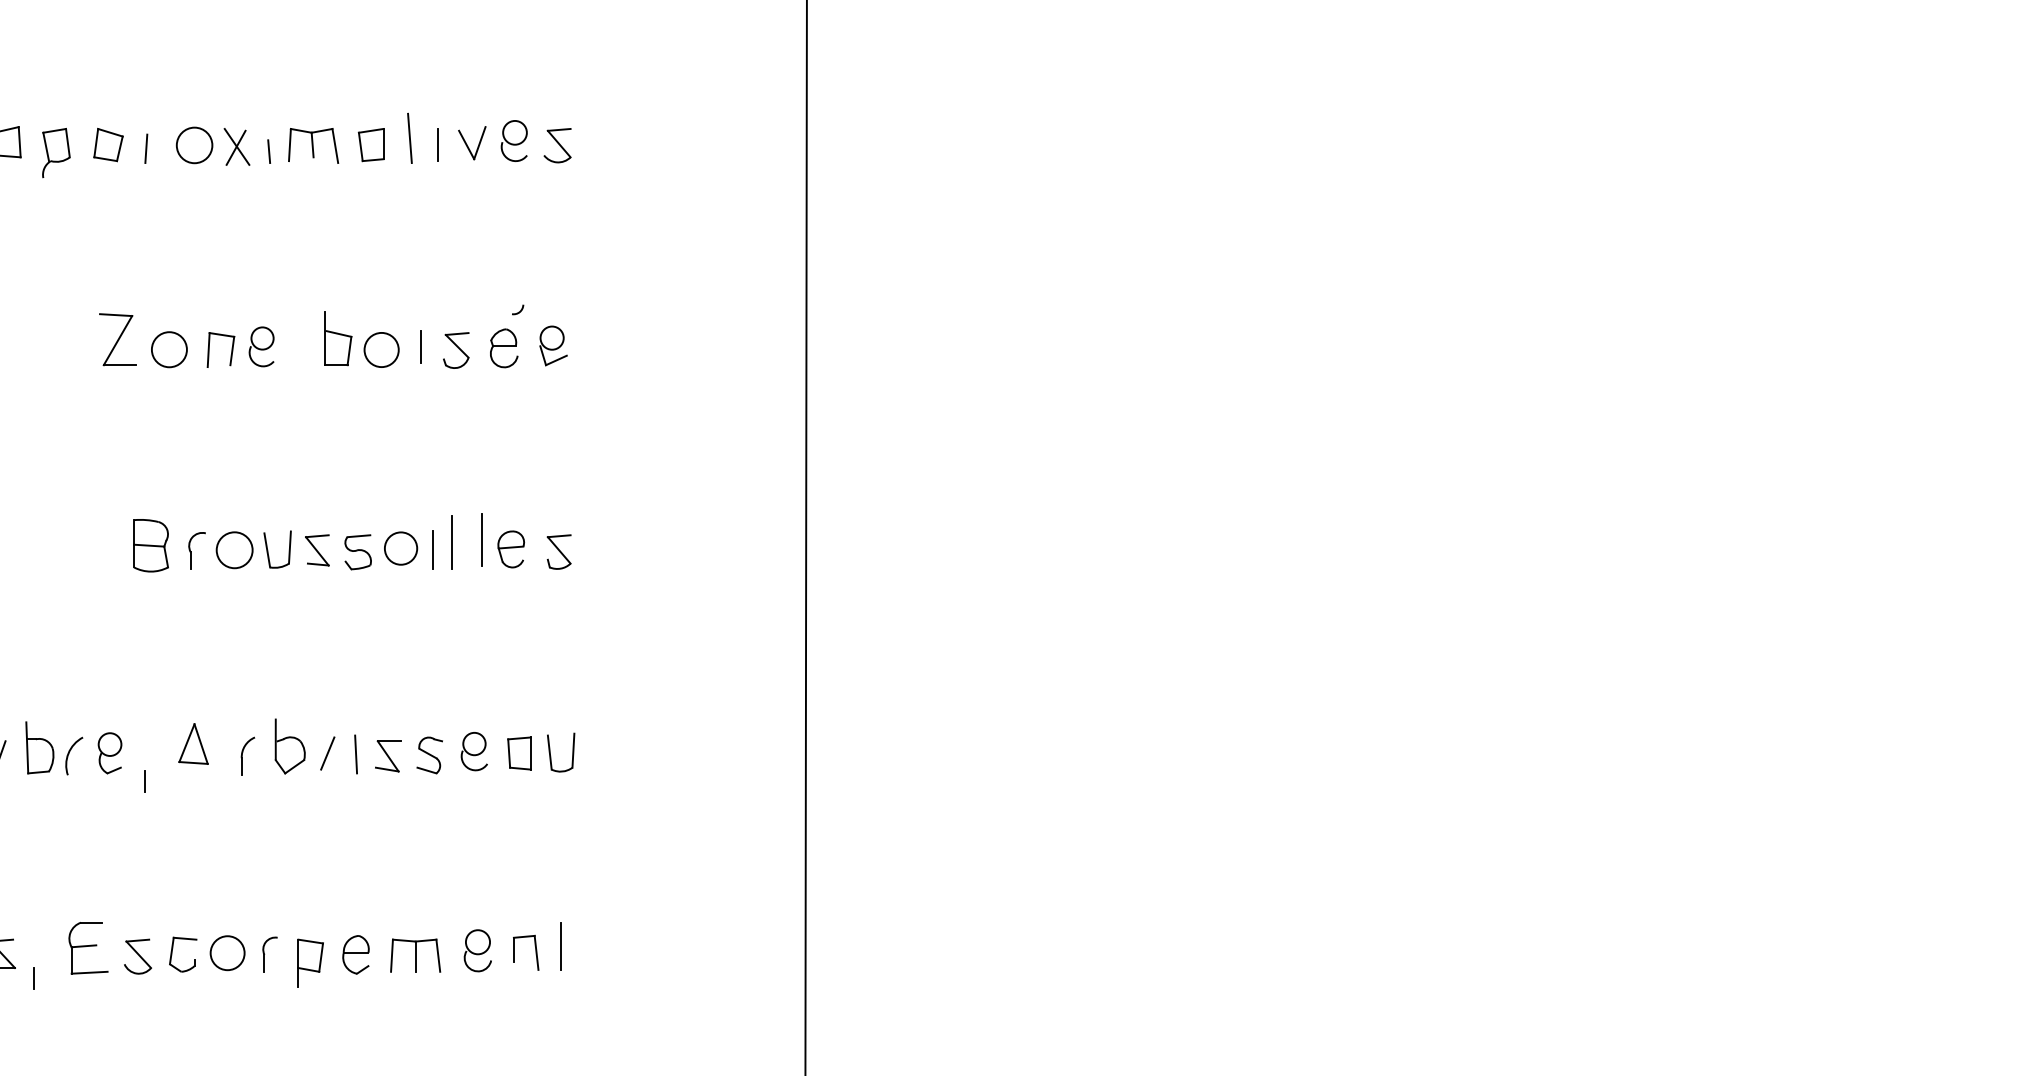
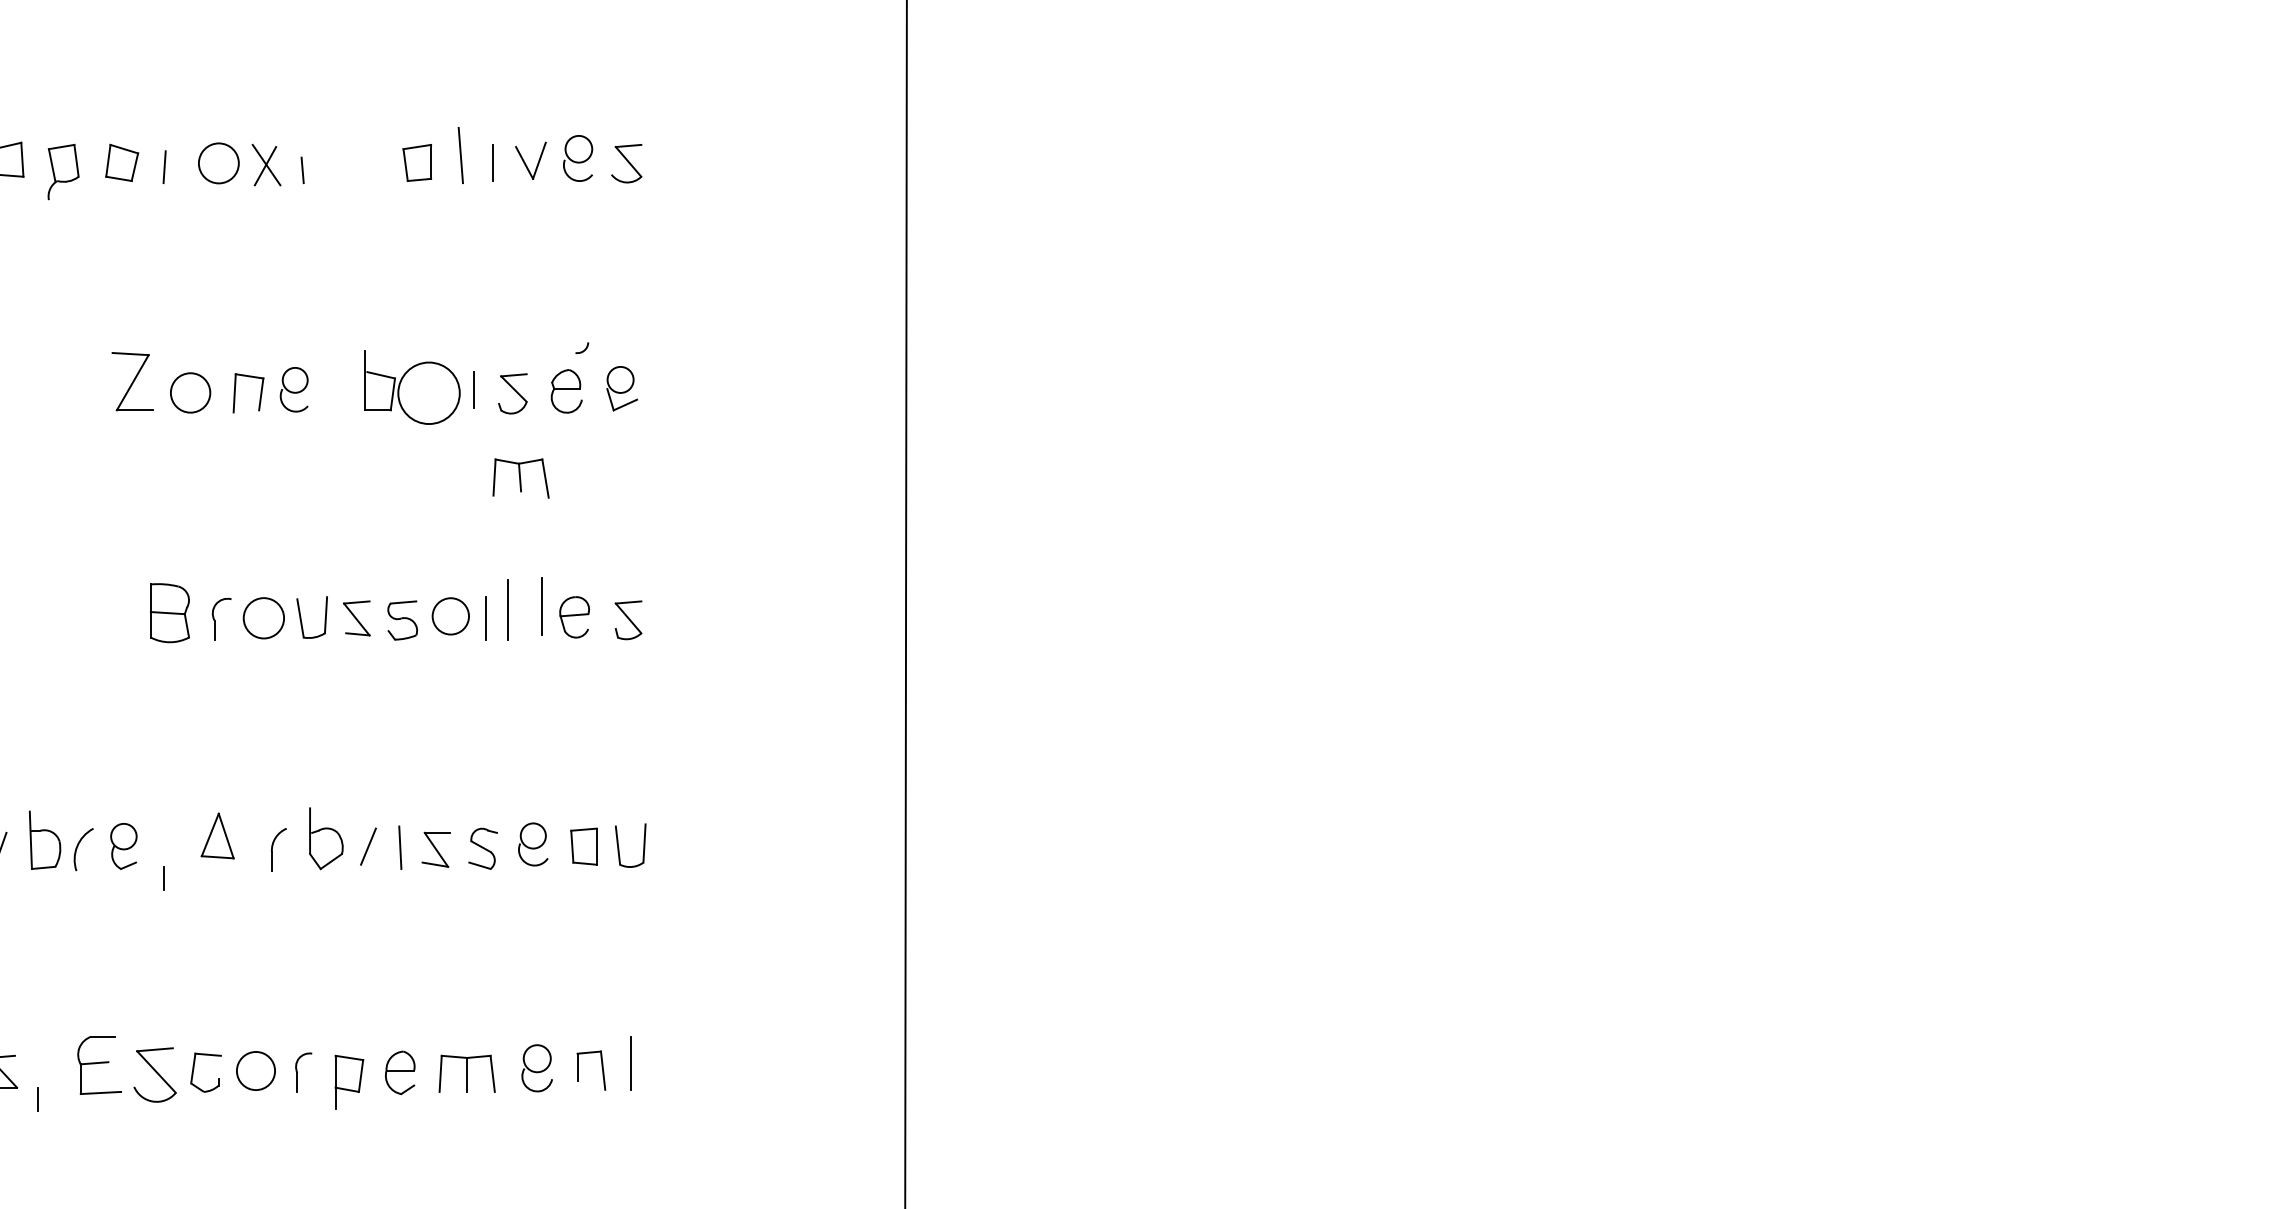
part: (313, 145) -> (521, 478), moved
circle: (381, 349) -> (428, 392), size x1.6
part: (137, 956) -> (154, 1074), size x1.4

